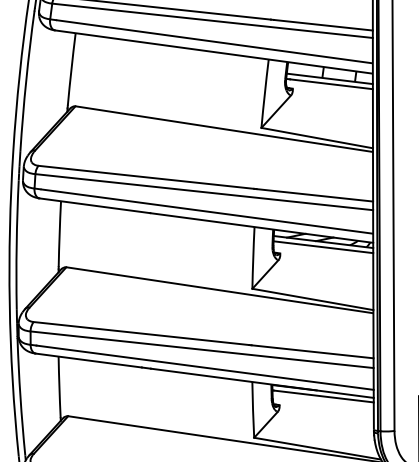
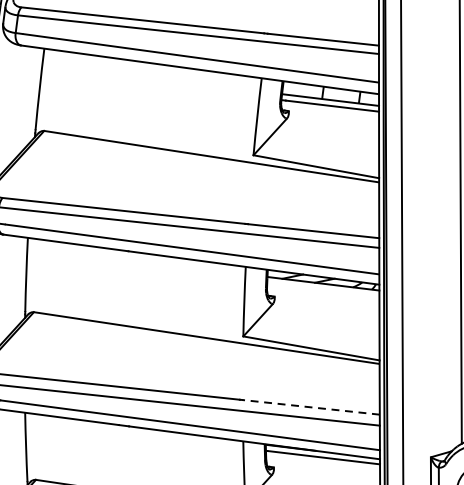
line: (323, 247) -> (323, 289), removed
line: (312, 351) -> (311, 407), solid -> dashed

